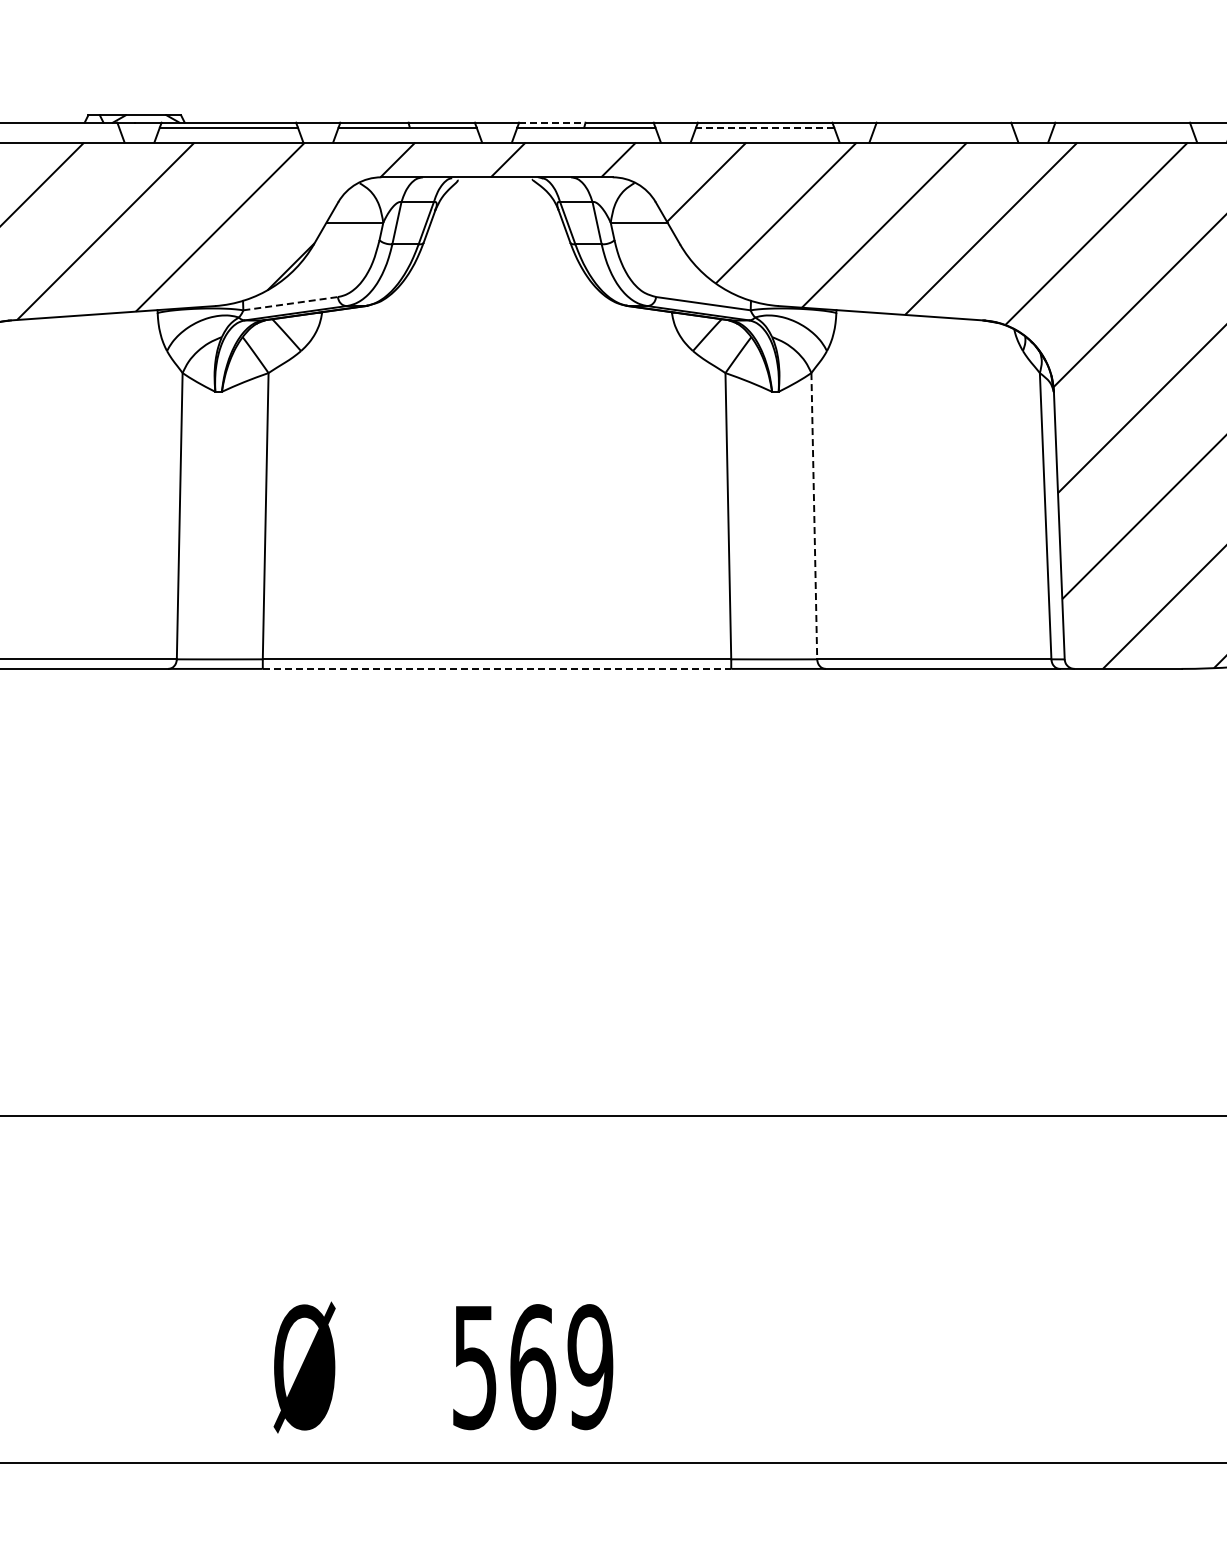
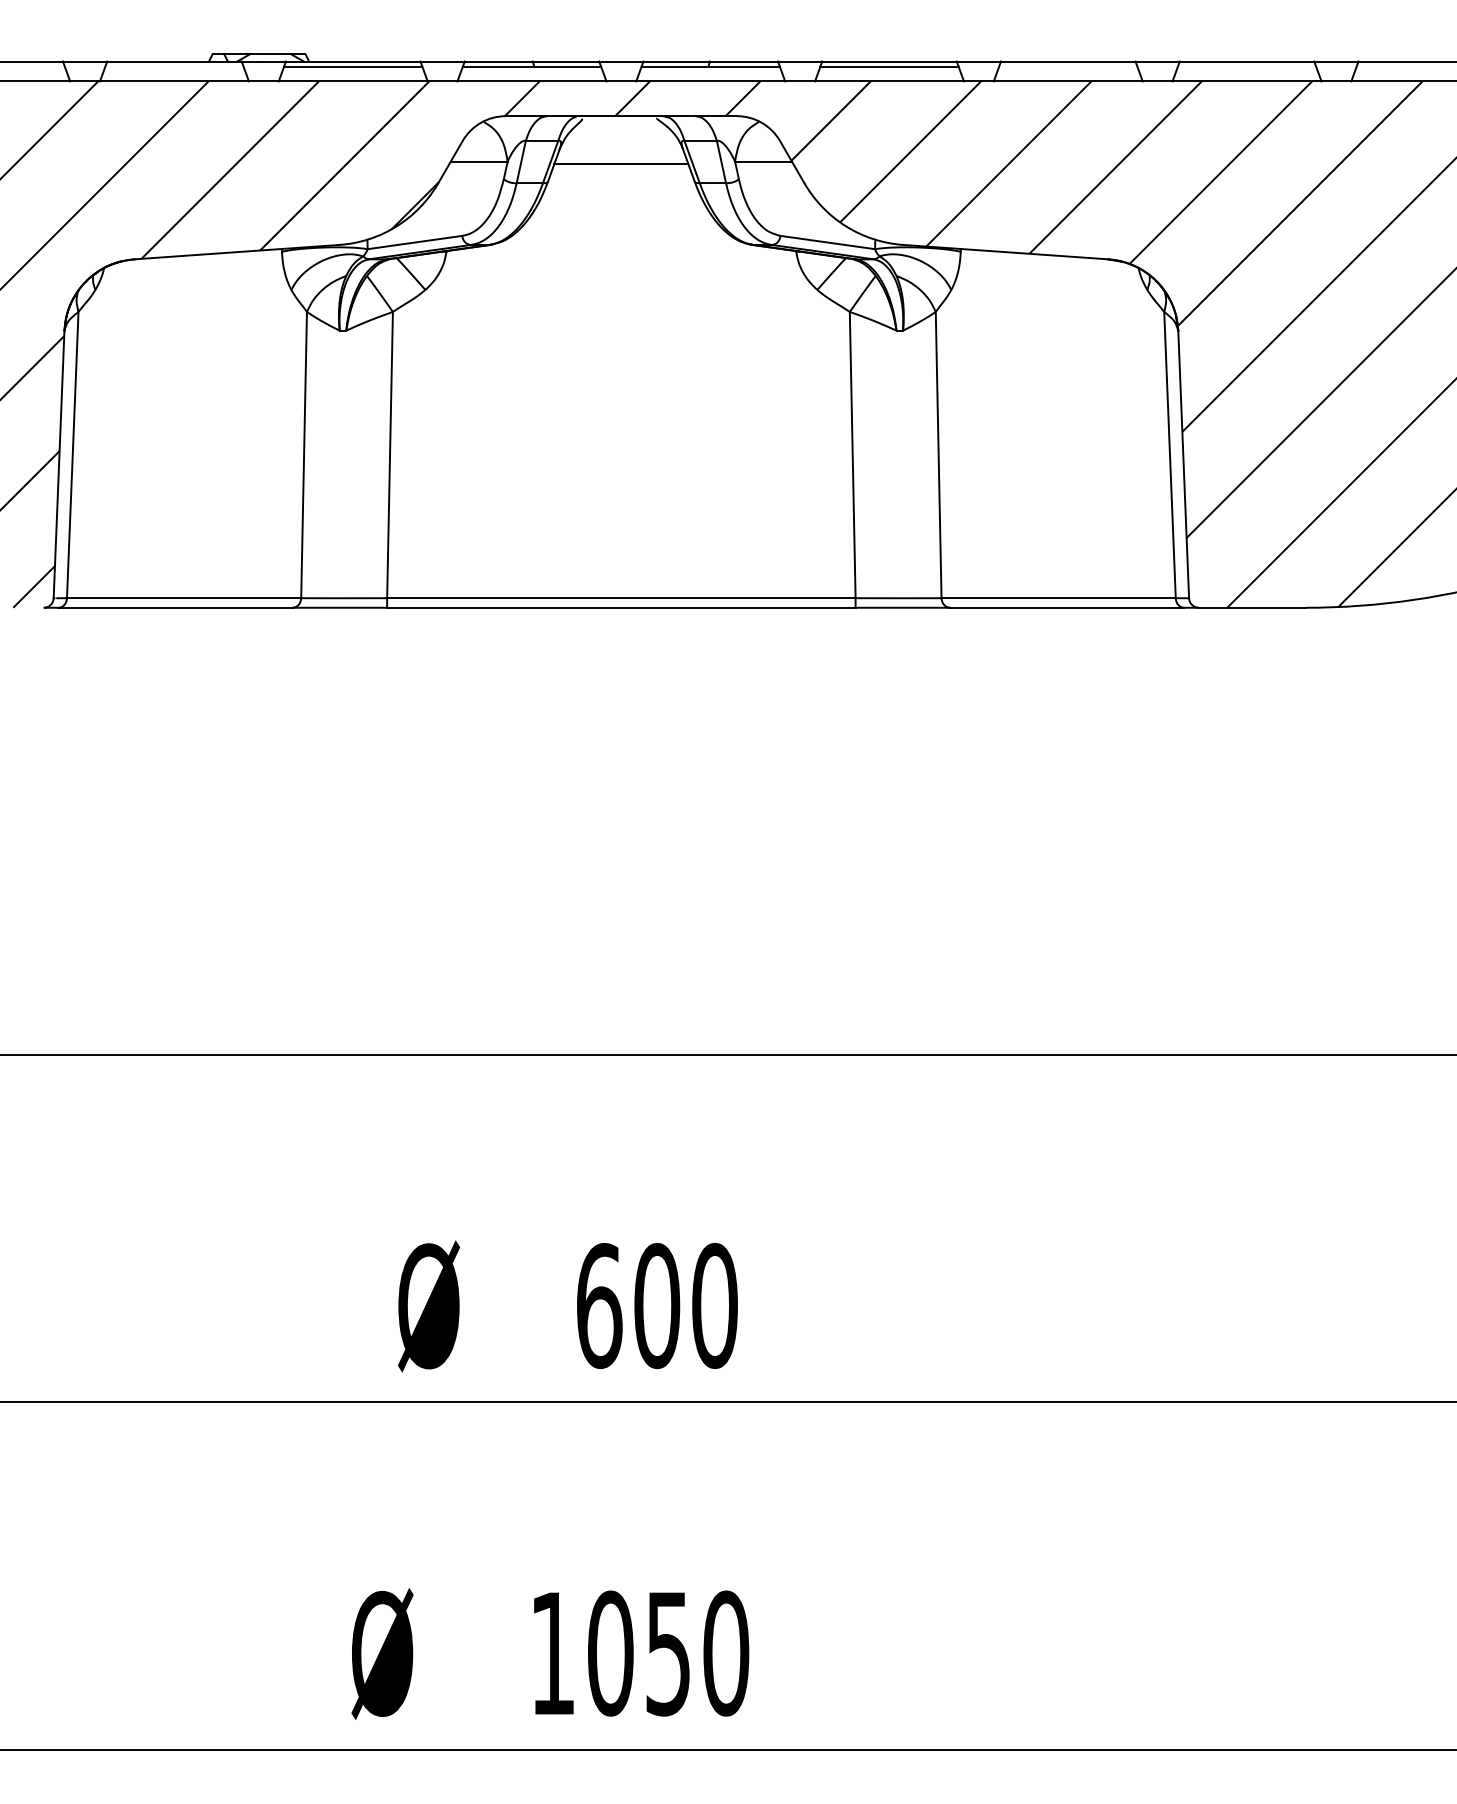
line: (553, 122) -> (677, 61), dashed -> solid
line: (765, 127) -> (889, 66), dashed -> solid
line: (497, 225) -> (621, 164), added
line: (290, 303) -> (414, 242), dashed -> solid
line: (814, 516) -> (938, 455), dashed -> solid
line: (497, 668) -> (621, 607), dashed -> solid
text: (533, 1367) -> (657, 1306), 569 -> 600

